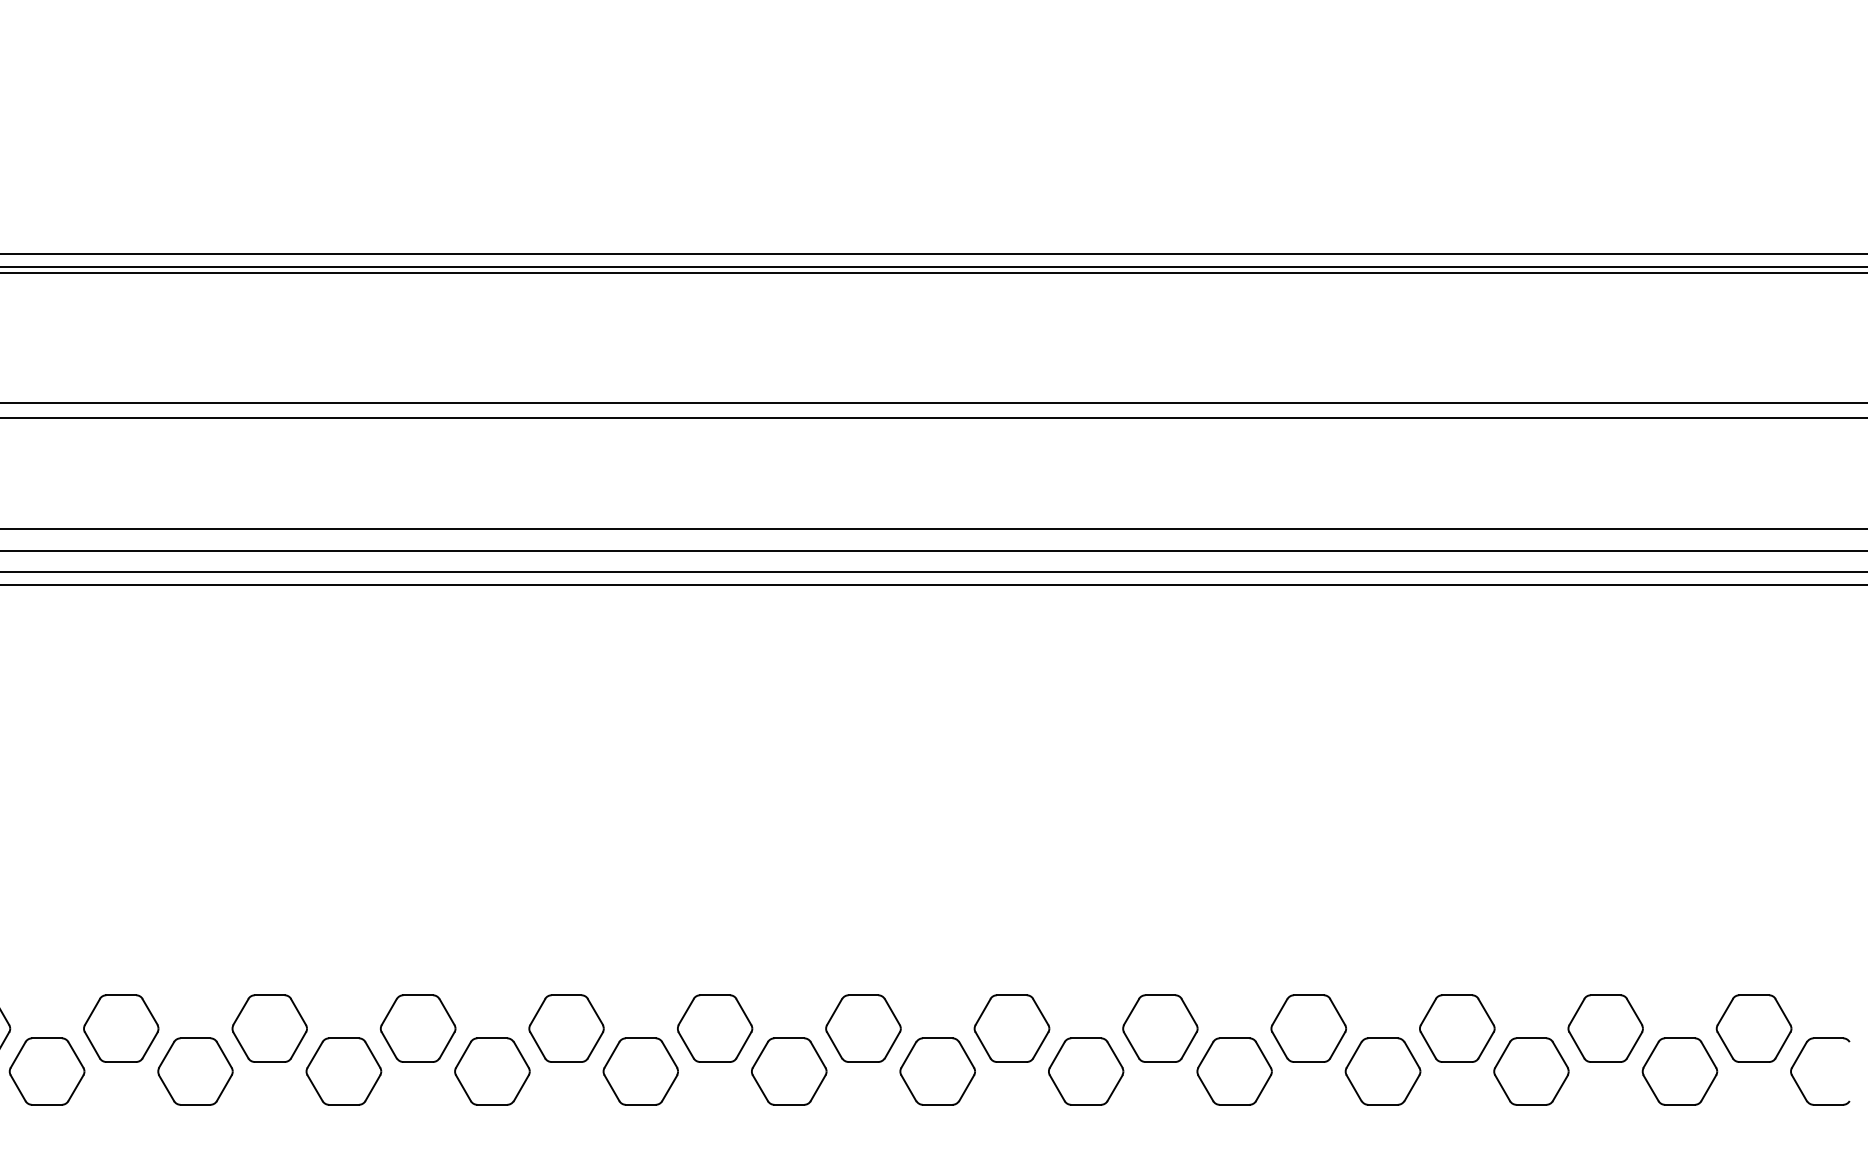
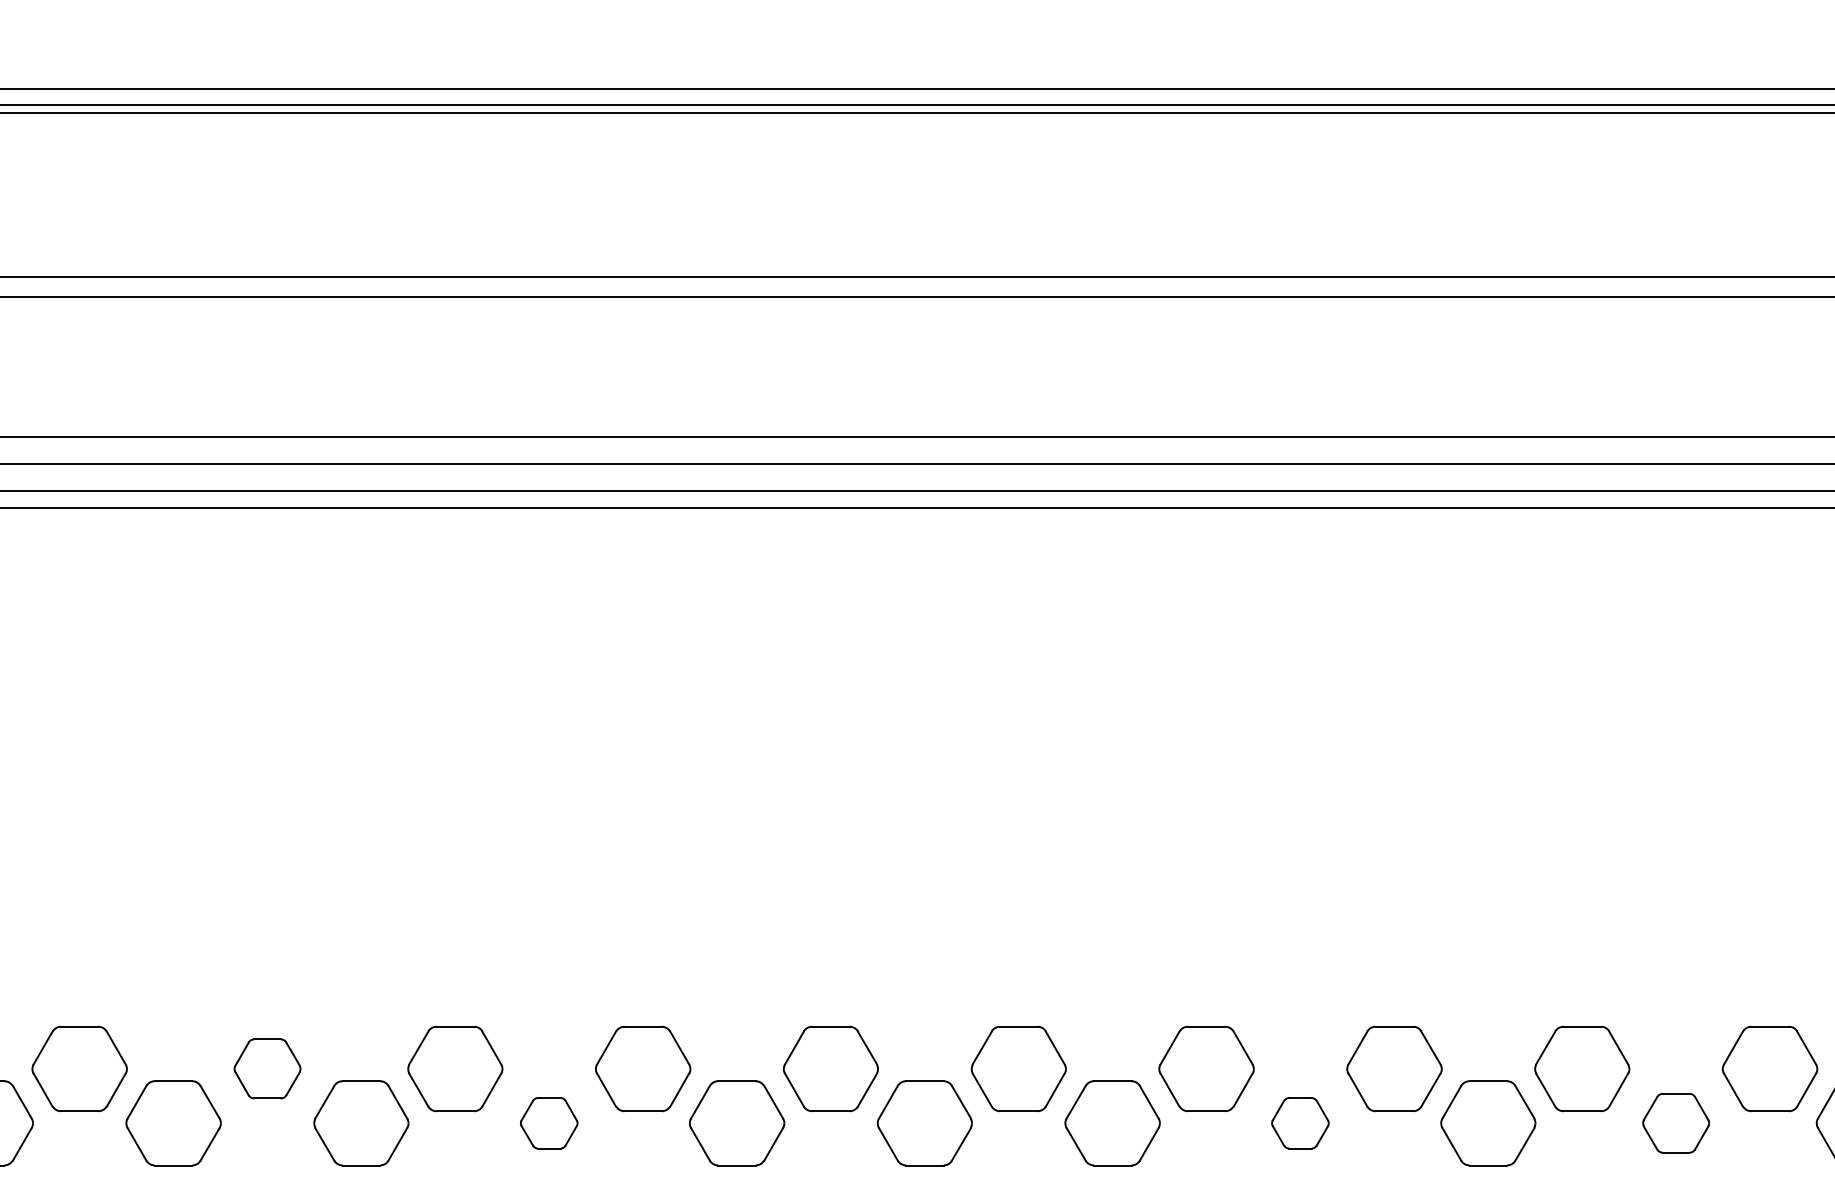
part: (121, 1028) -> (267, 1068), size x0.7
part: (343, 1071) -> (548, 1123), size x0.6
part: (937, 1071) -> (1300, 1123), size x0.6
part: (1234, 1071) -> (1676, 1123), size x0.7

